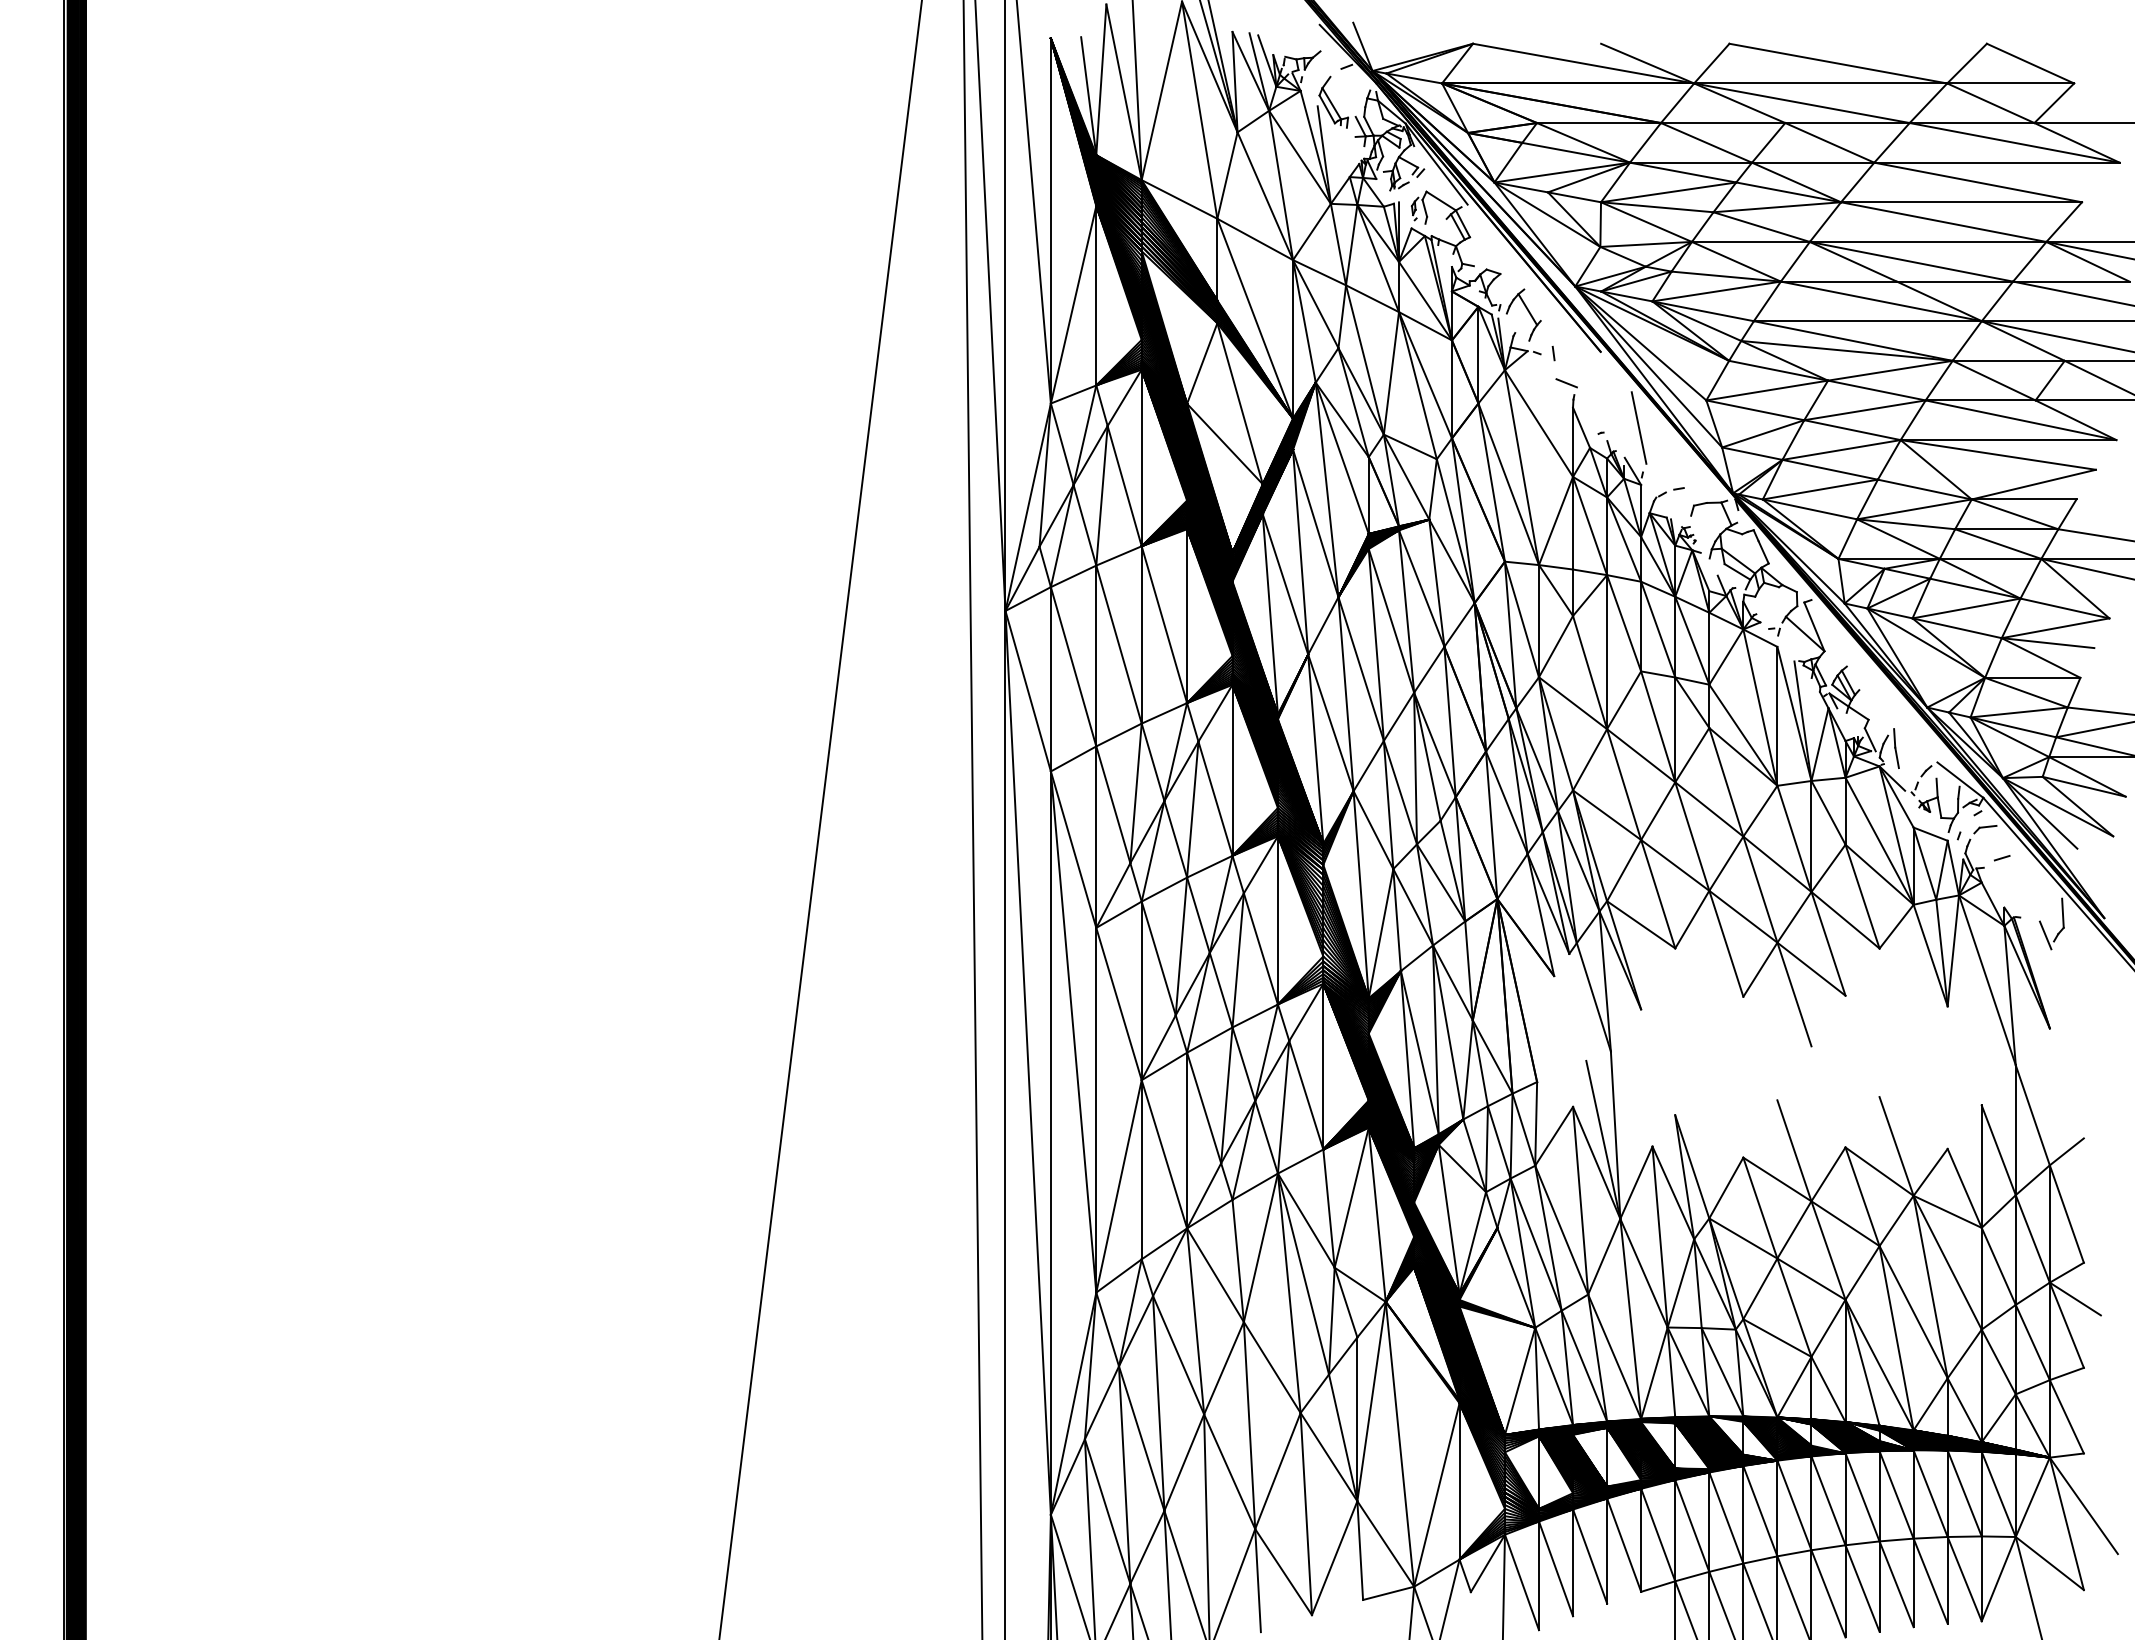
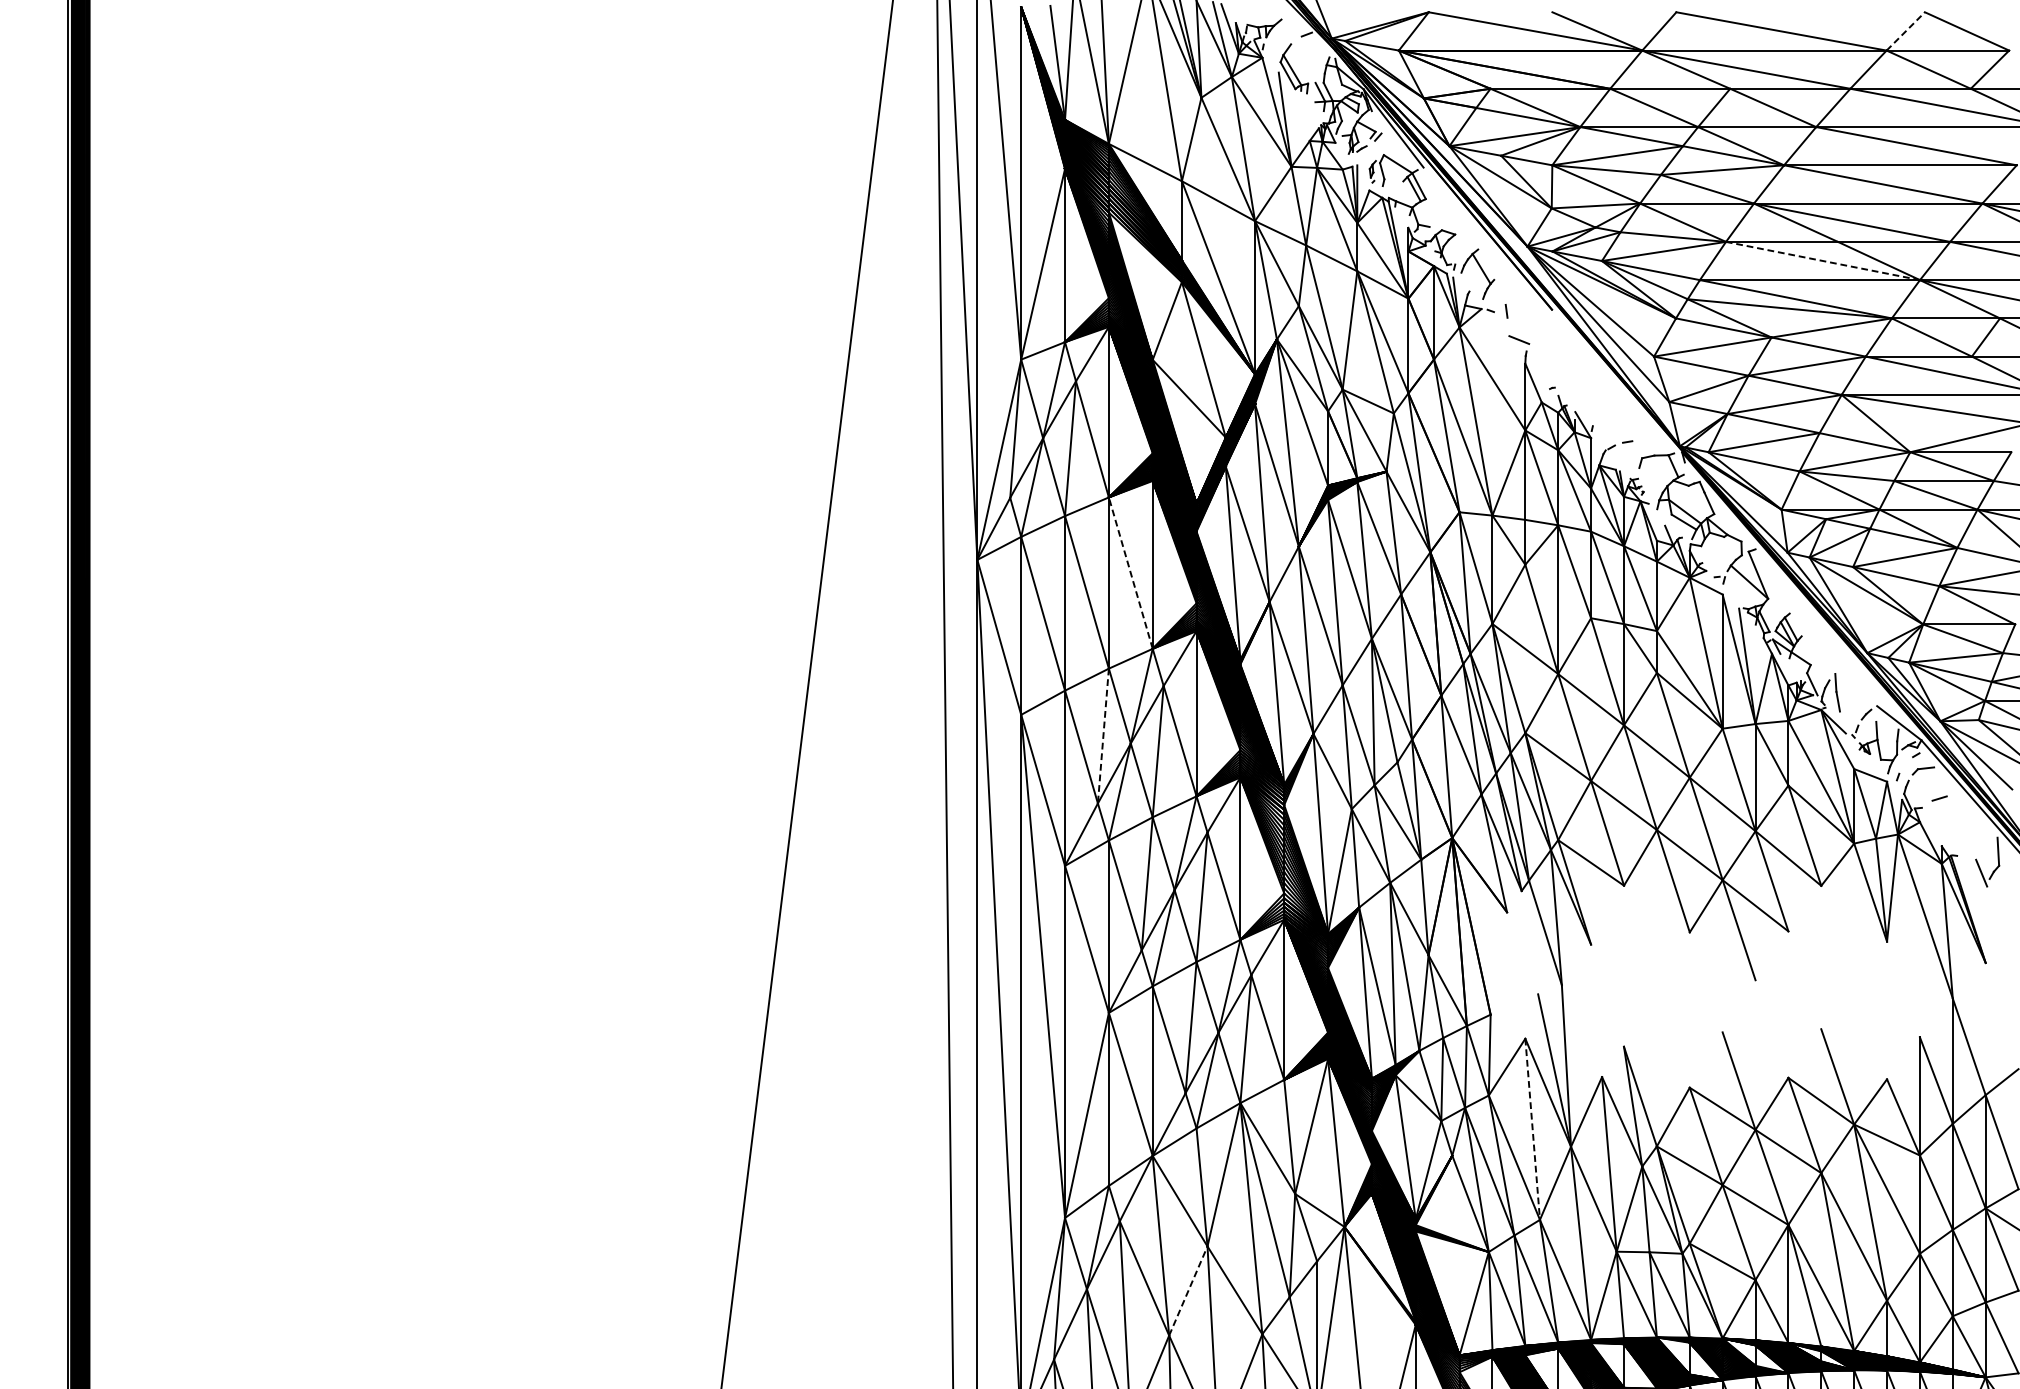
line: (1967, 63) -> (1906, 31), solid -> dashed
line: (1880, 301) -> (1822, 261), solid -> dashed
line: (1638, 427) -> (1588, 382), removed
line: (1164, 624) -> (1130, 572), solid -> dashed
line: (1135, 793) -> (1102, 736), solid -> dashed
line: (1580, 1201) -> (1532, 1130), solid -> dashed
line: (1224, 1367) -> (1188, 1290), solid -> dashed

